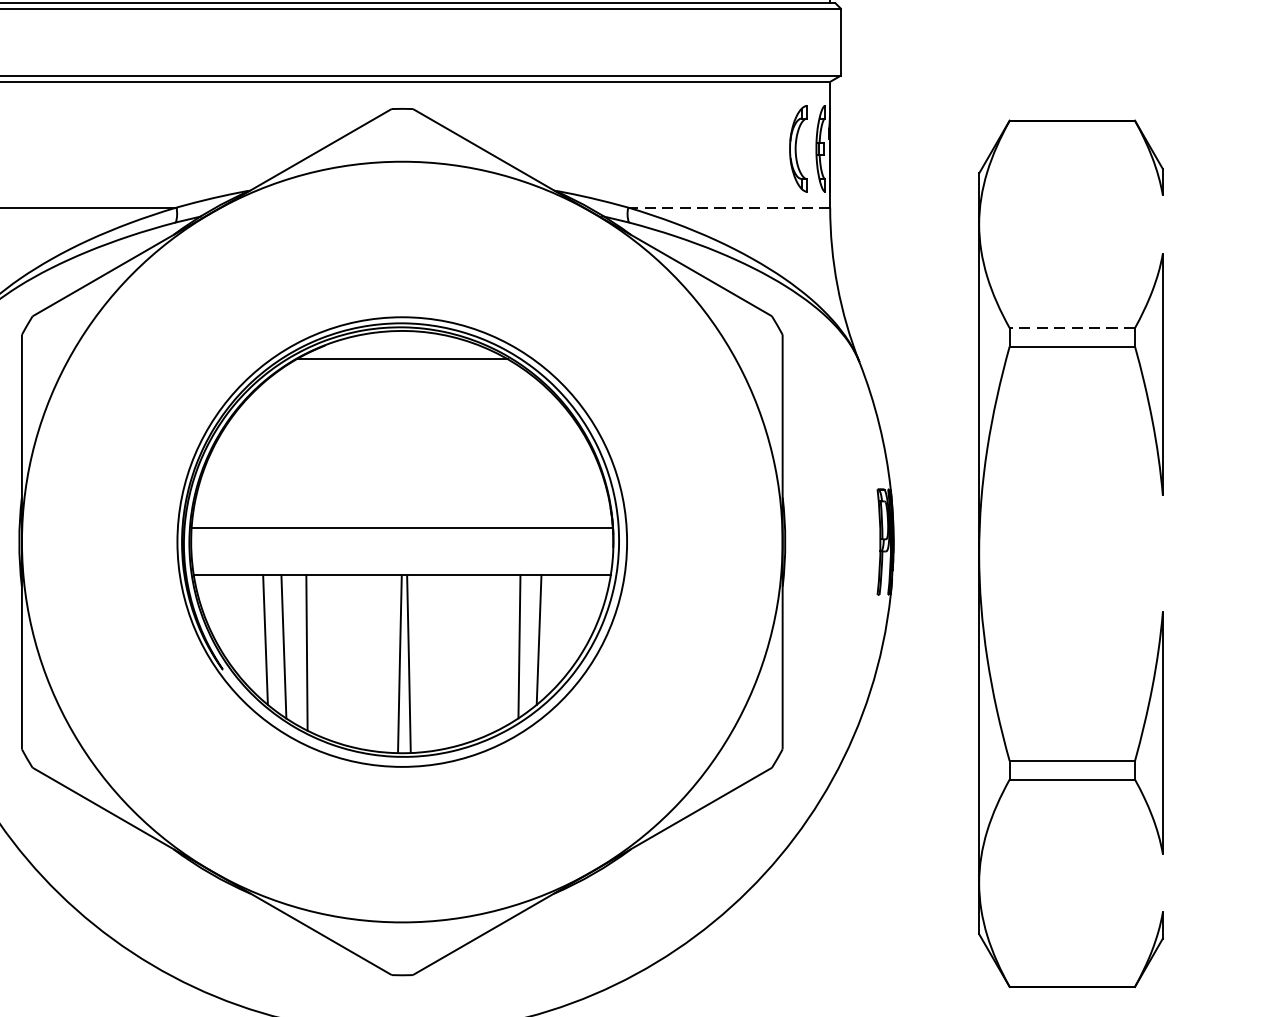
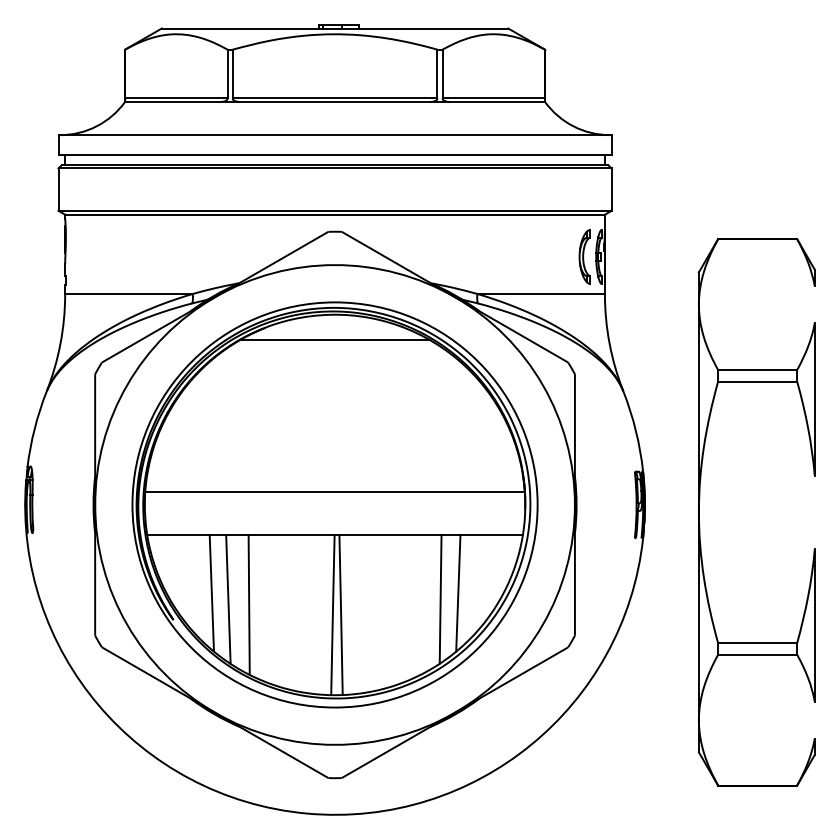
line: (729, 208) -> (541, 294), dashed -> solid
line: (1072, 328) -> (757, 370), dashed -> solid
part: (401, 541) -> (334, 504), size x1.43

